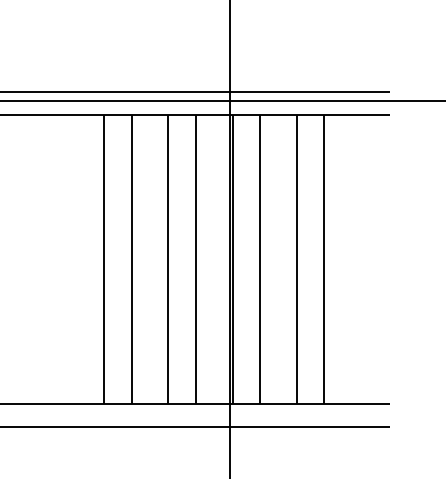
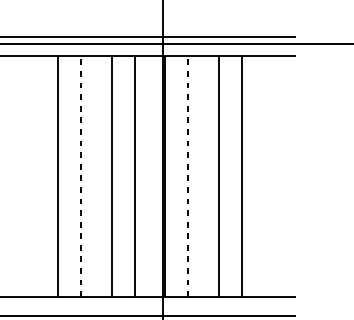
line: (131, 259) -> (80, 176), solid -> dashed
line: (260, 259) -> (188, 176), solid -> dashed

